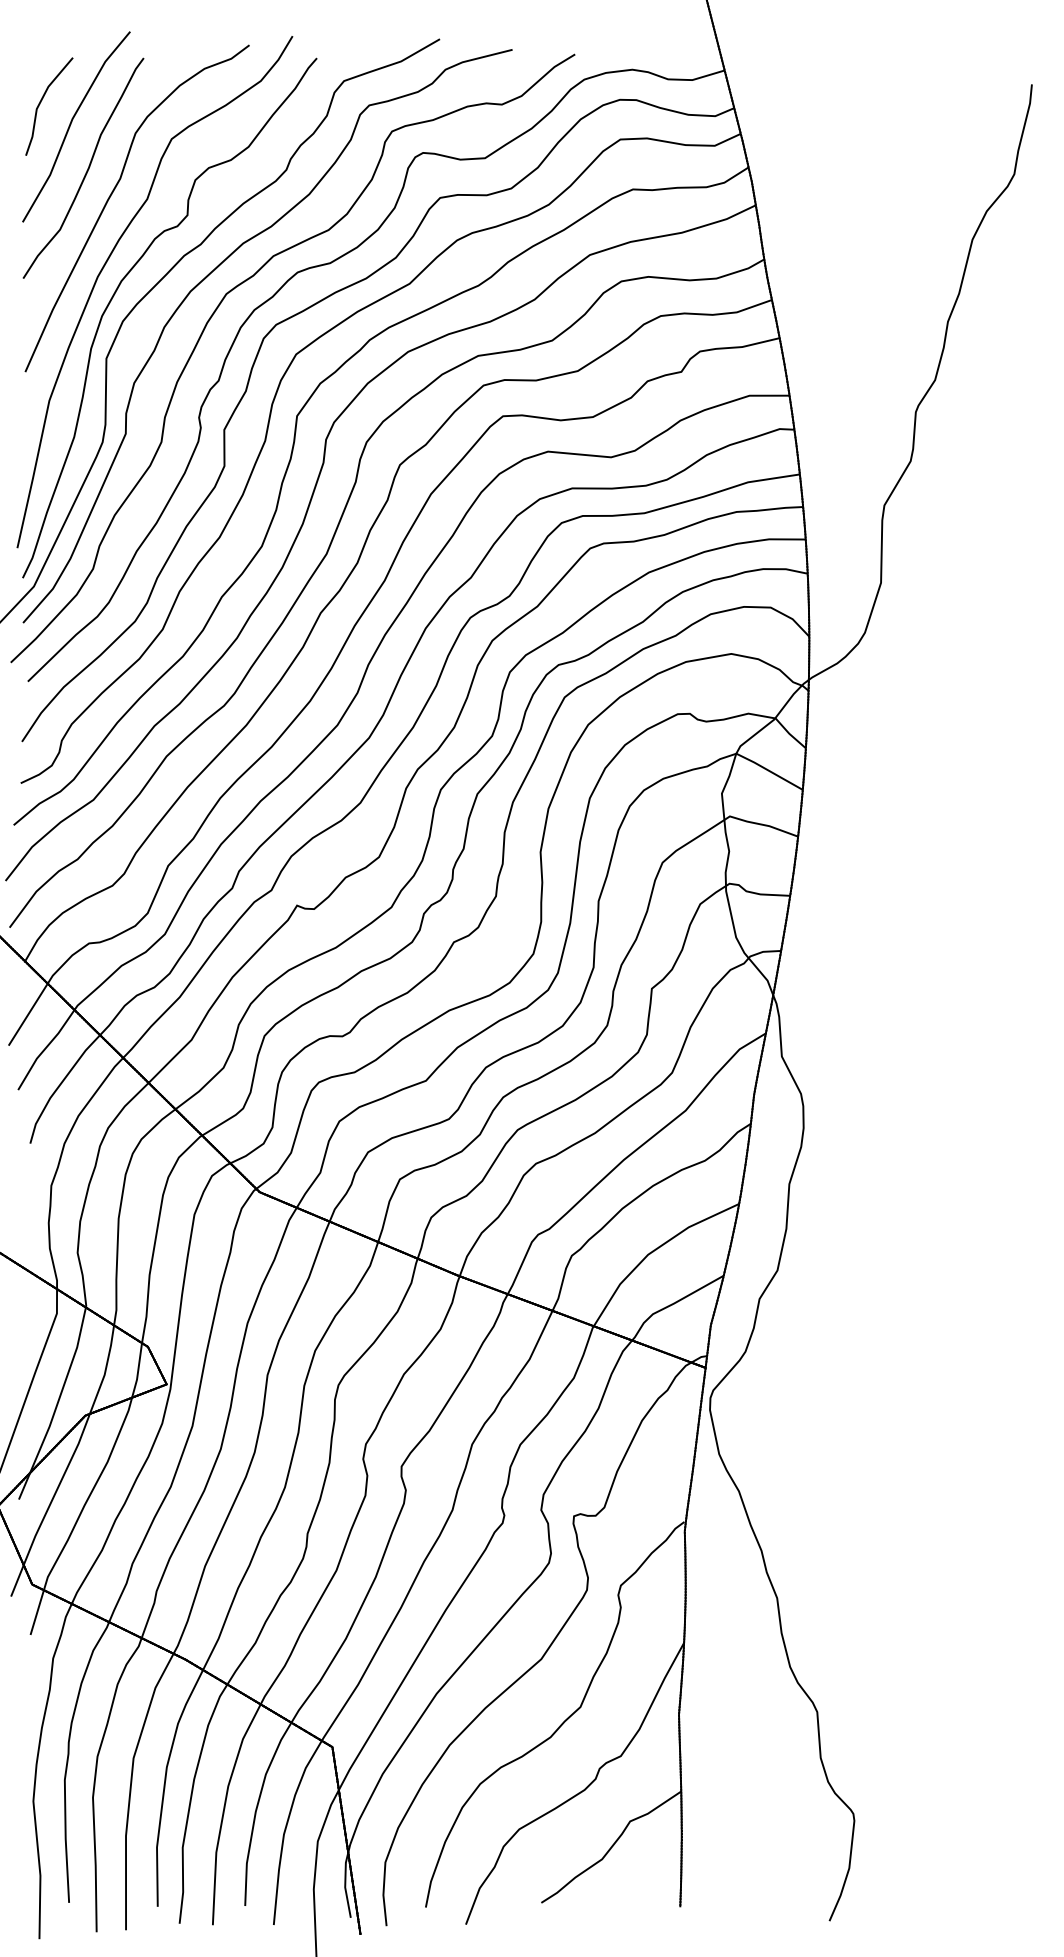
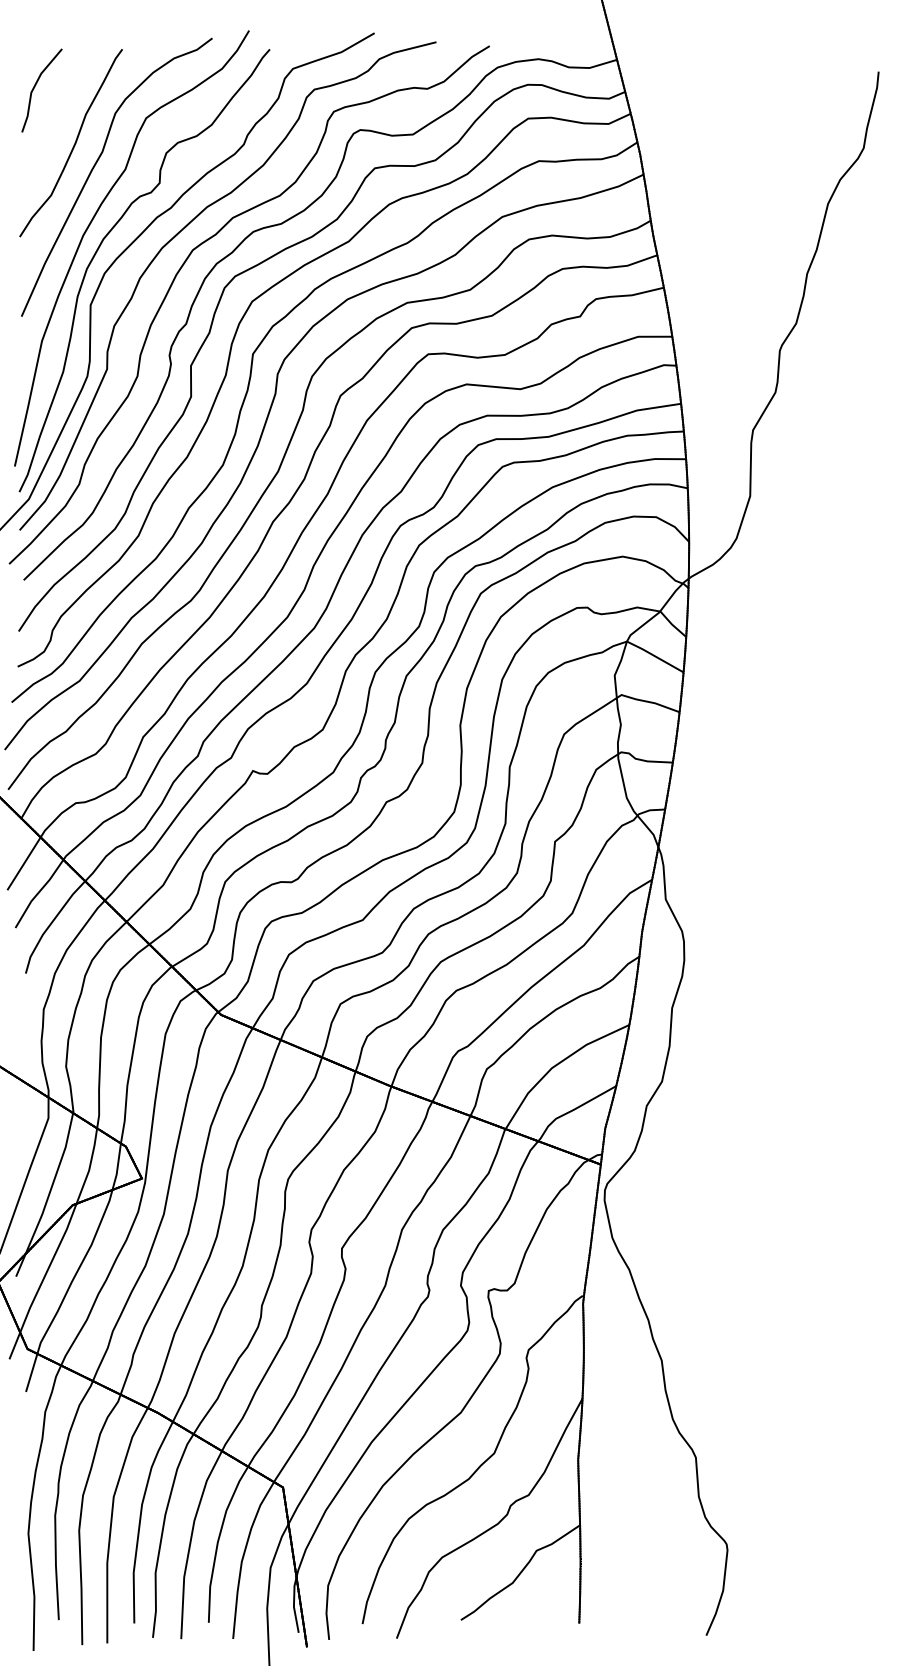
line: (71, 124) -> (60, 105), removed

